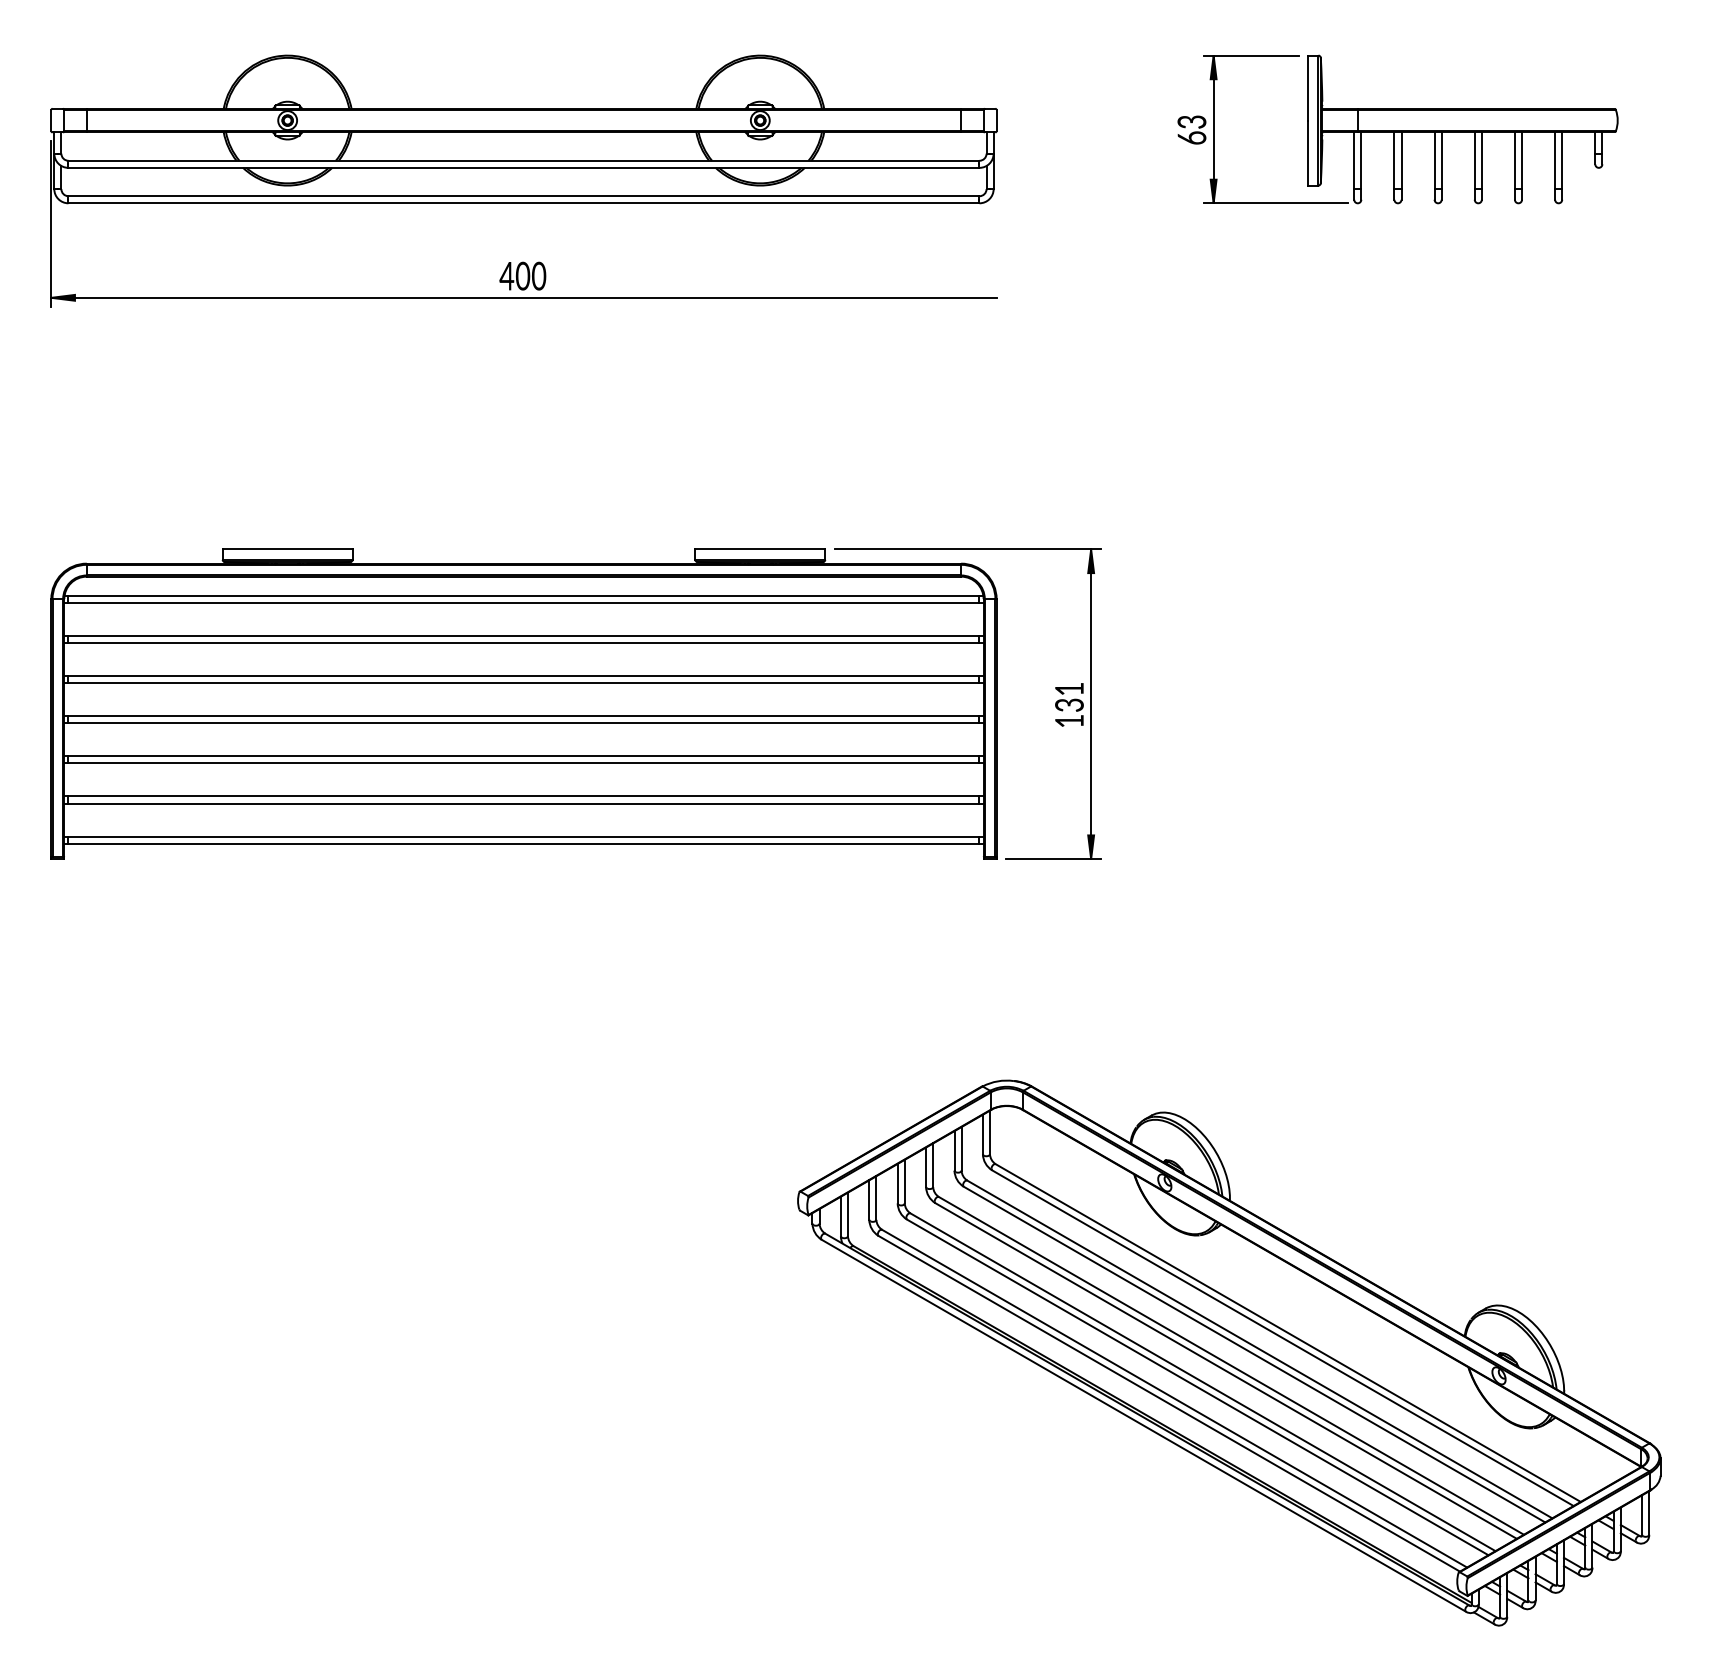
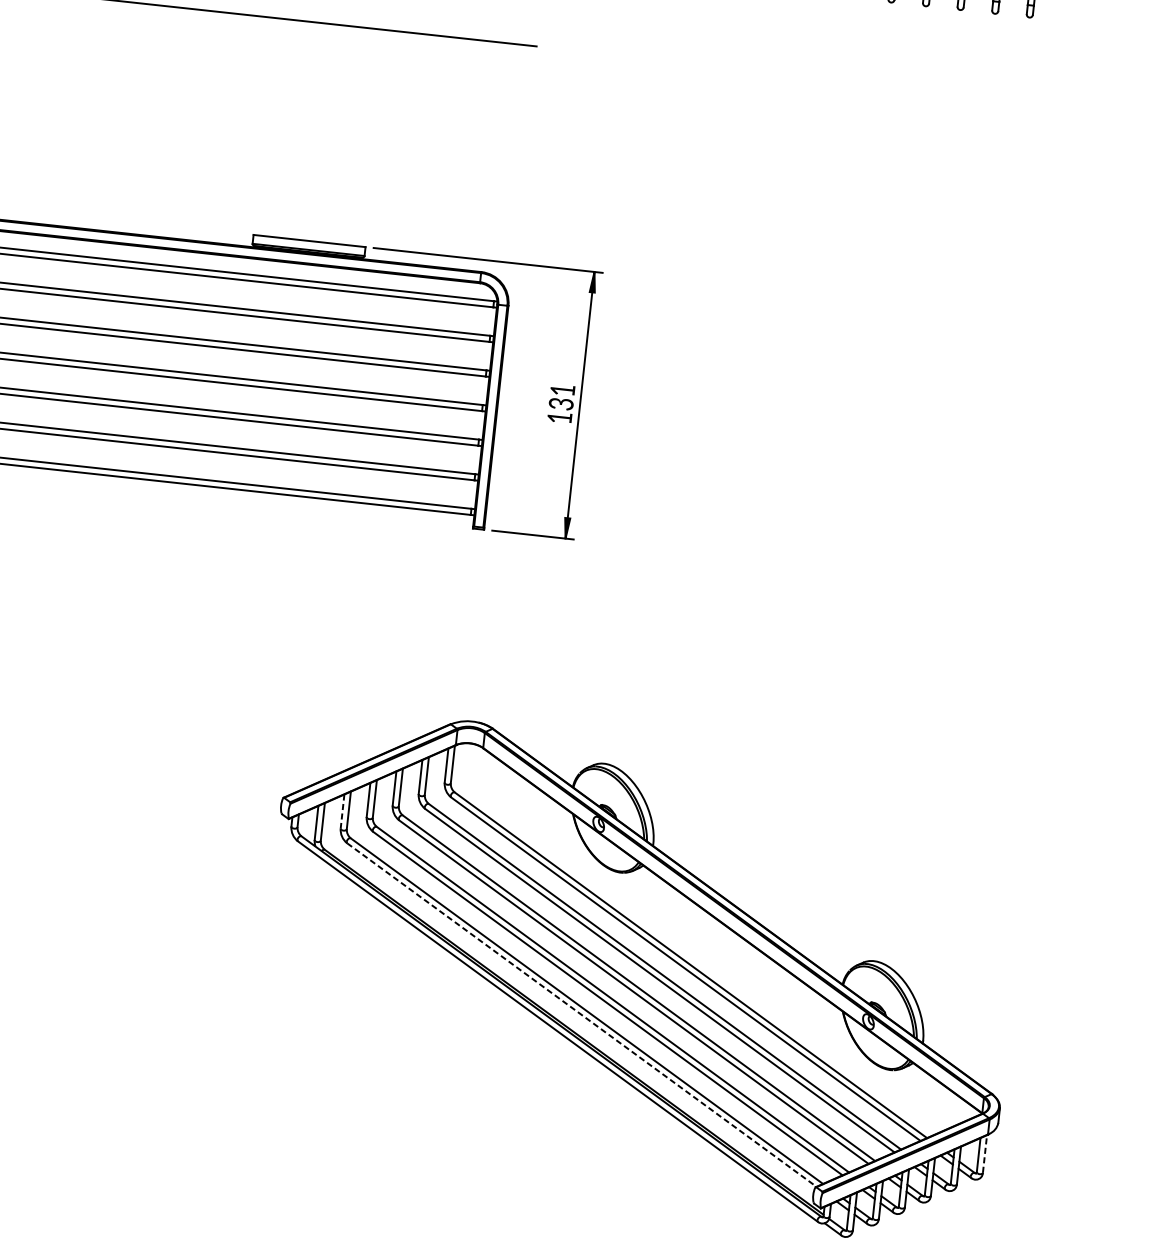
line: (869, 1200) -> (342, 811), solid -> dashed
line: (1169, 1403) -> (582, 1014), solid -> dashed
line: (1649, 1513) -> (985, 1154), solid -> dashed

